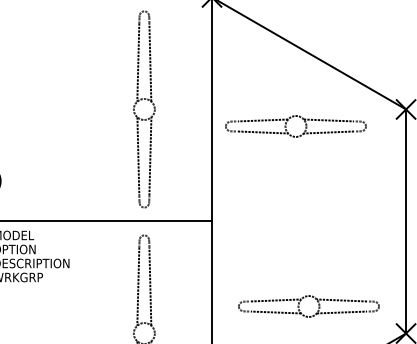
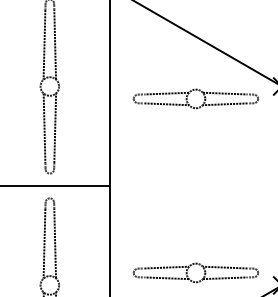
part: (287, 130) -> (188, 102), moved
part: (304, 298) -> (191, 265), moved

